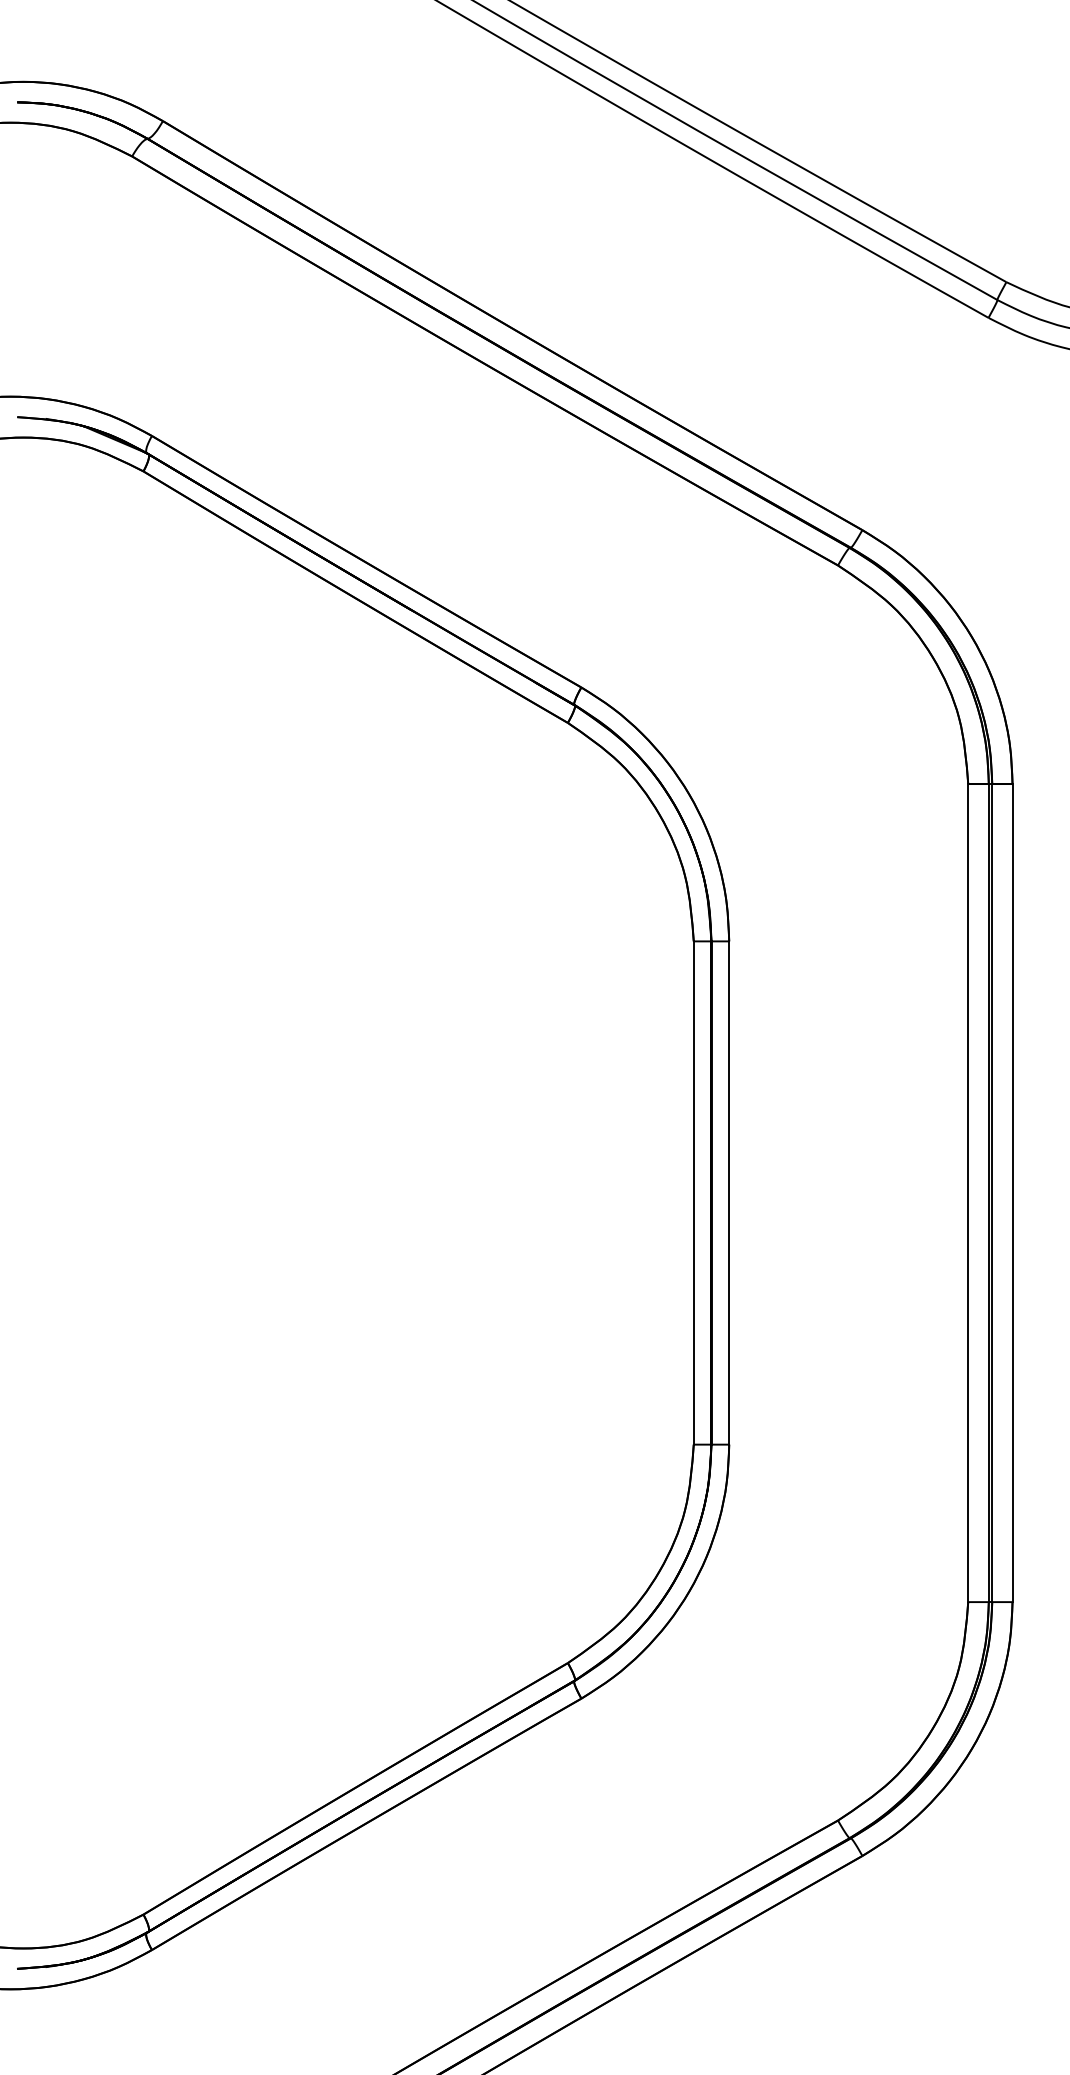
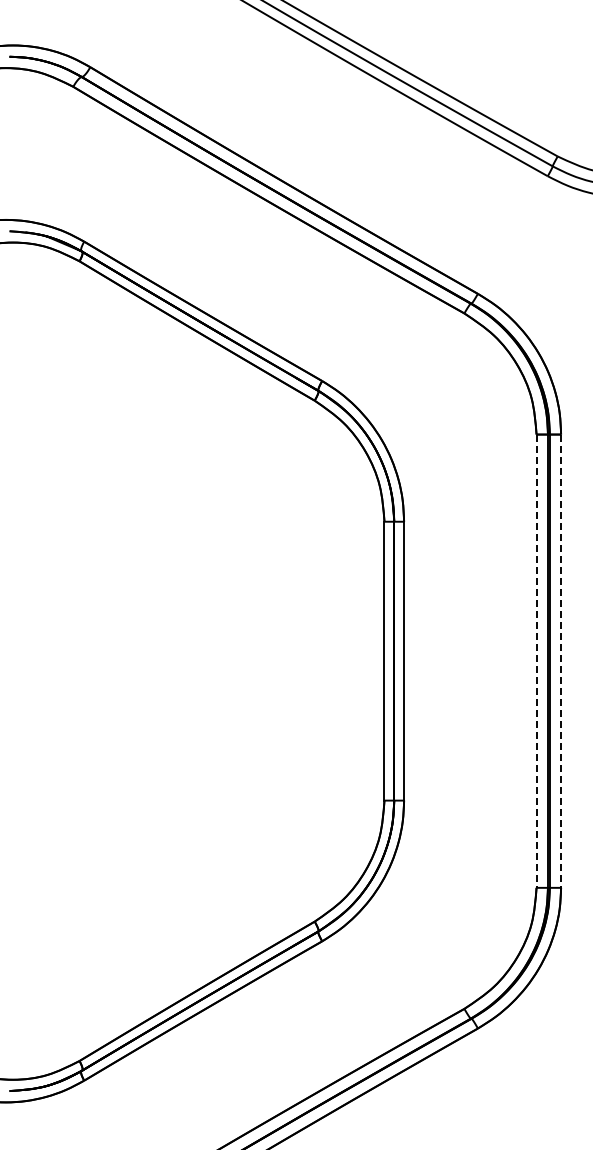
line: (968, 1193) -> (536, 661), solid -> dashed
line: (1013, 1193) -> (561, 661), solid -> dashed

